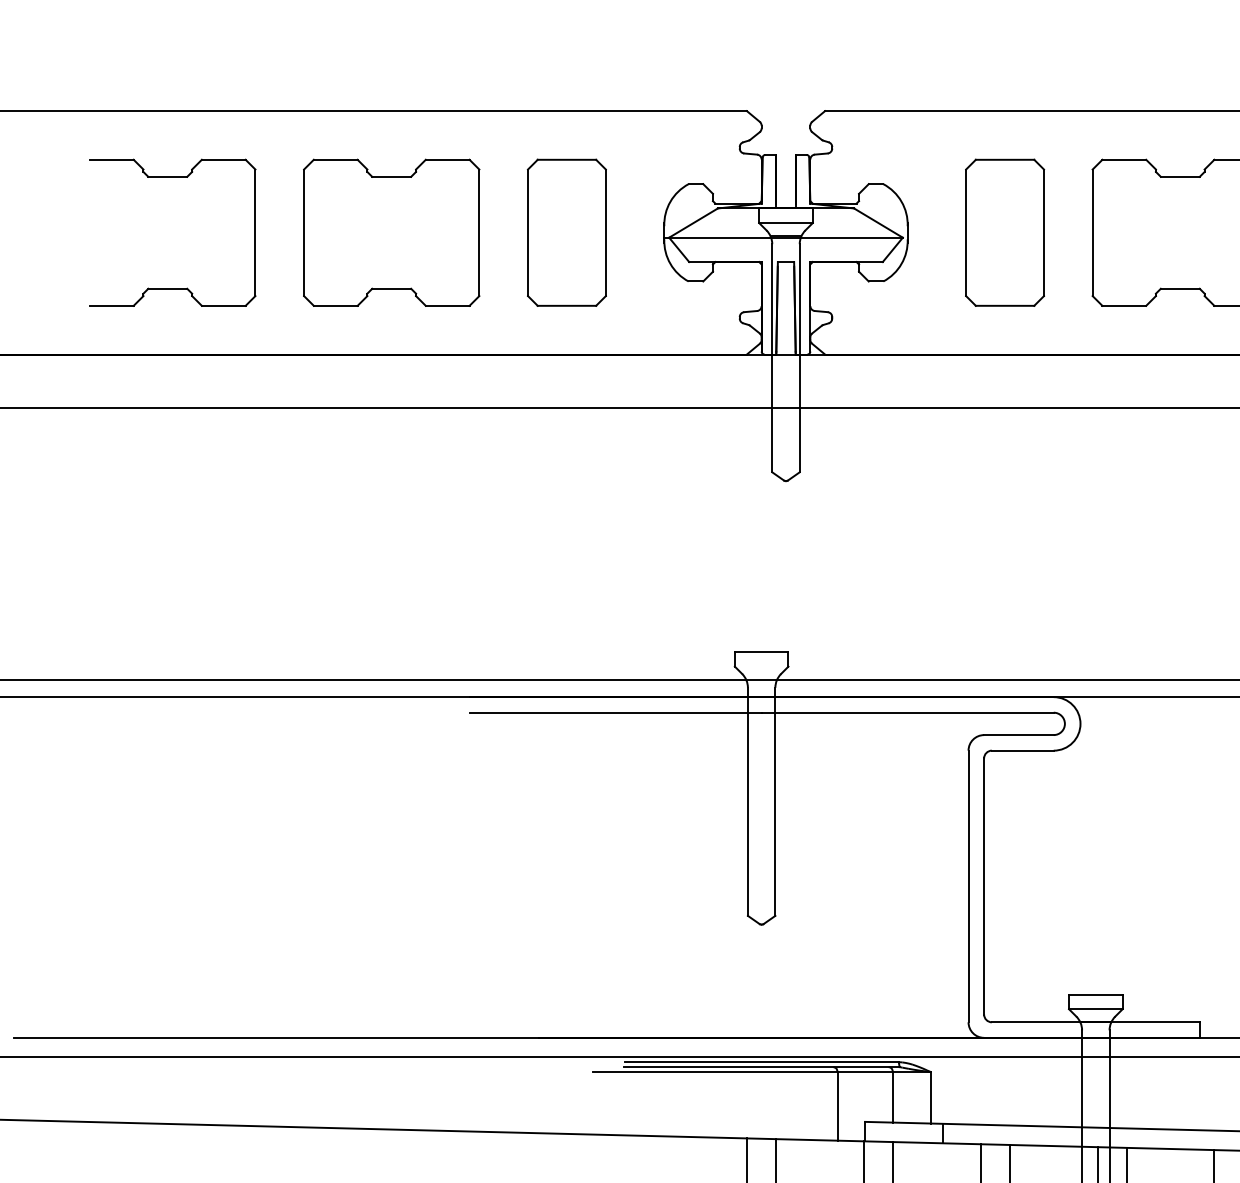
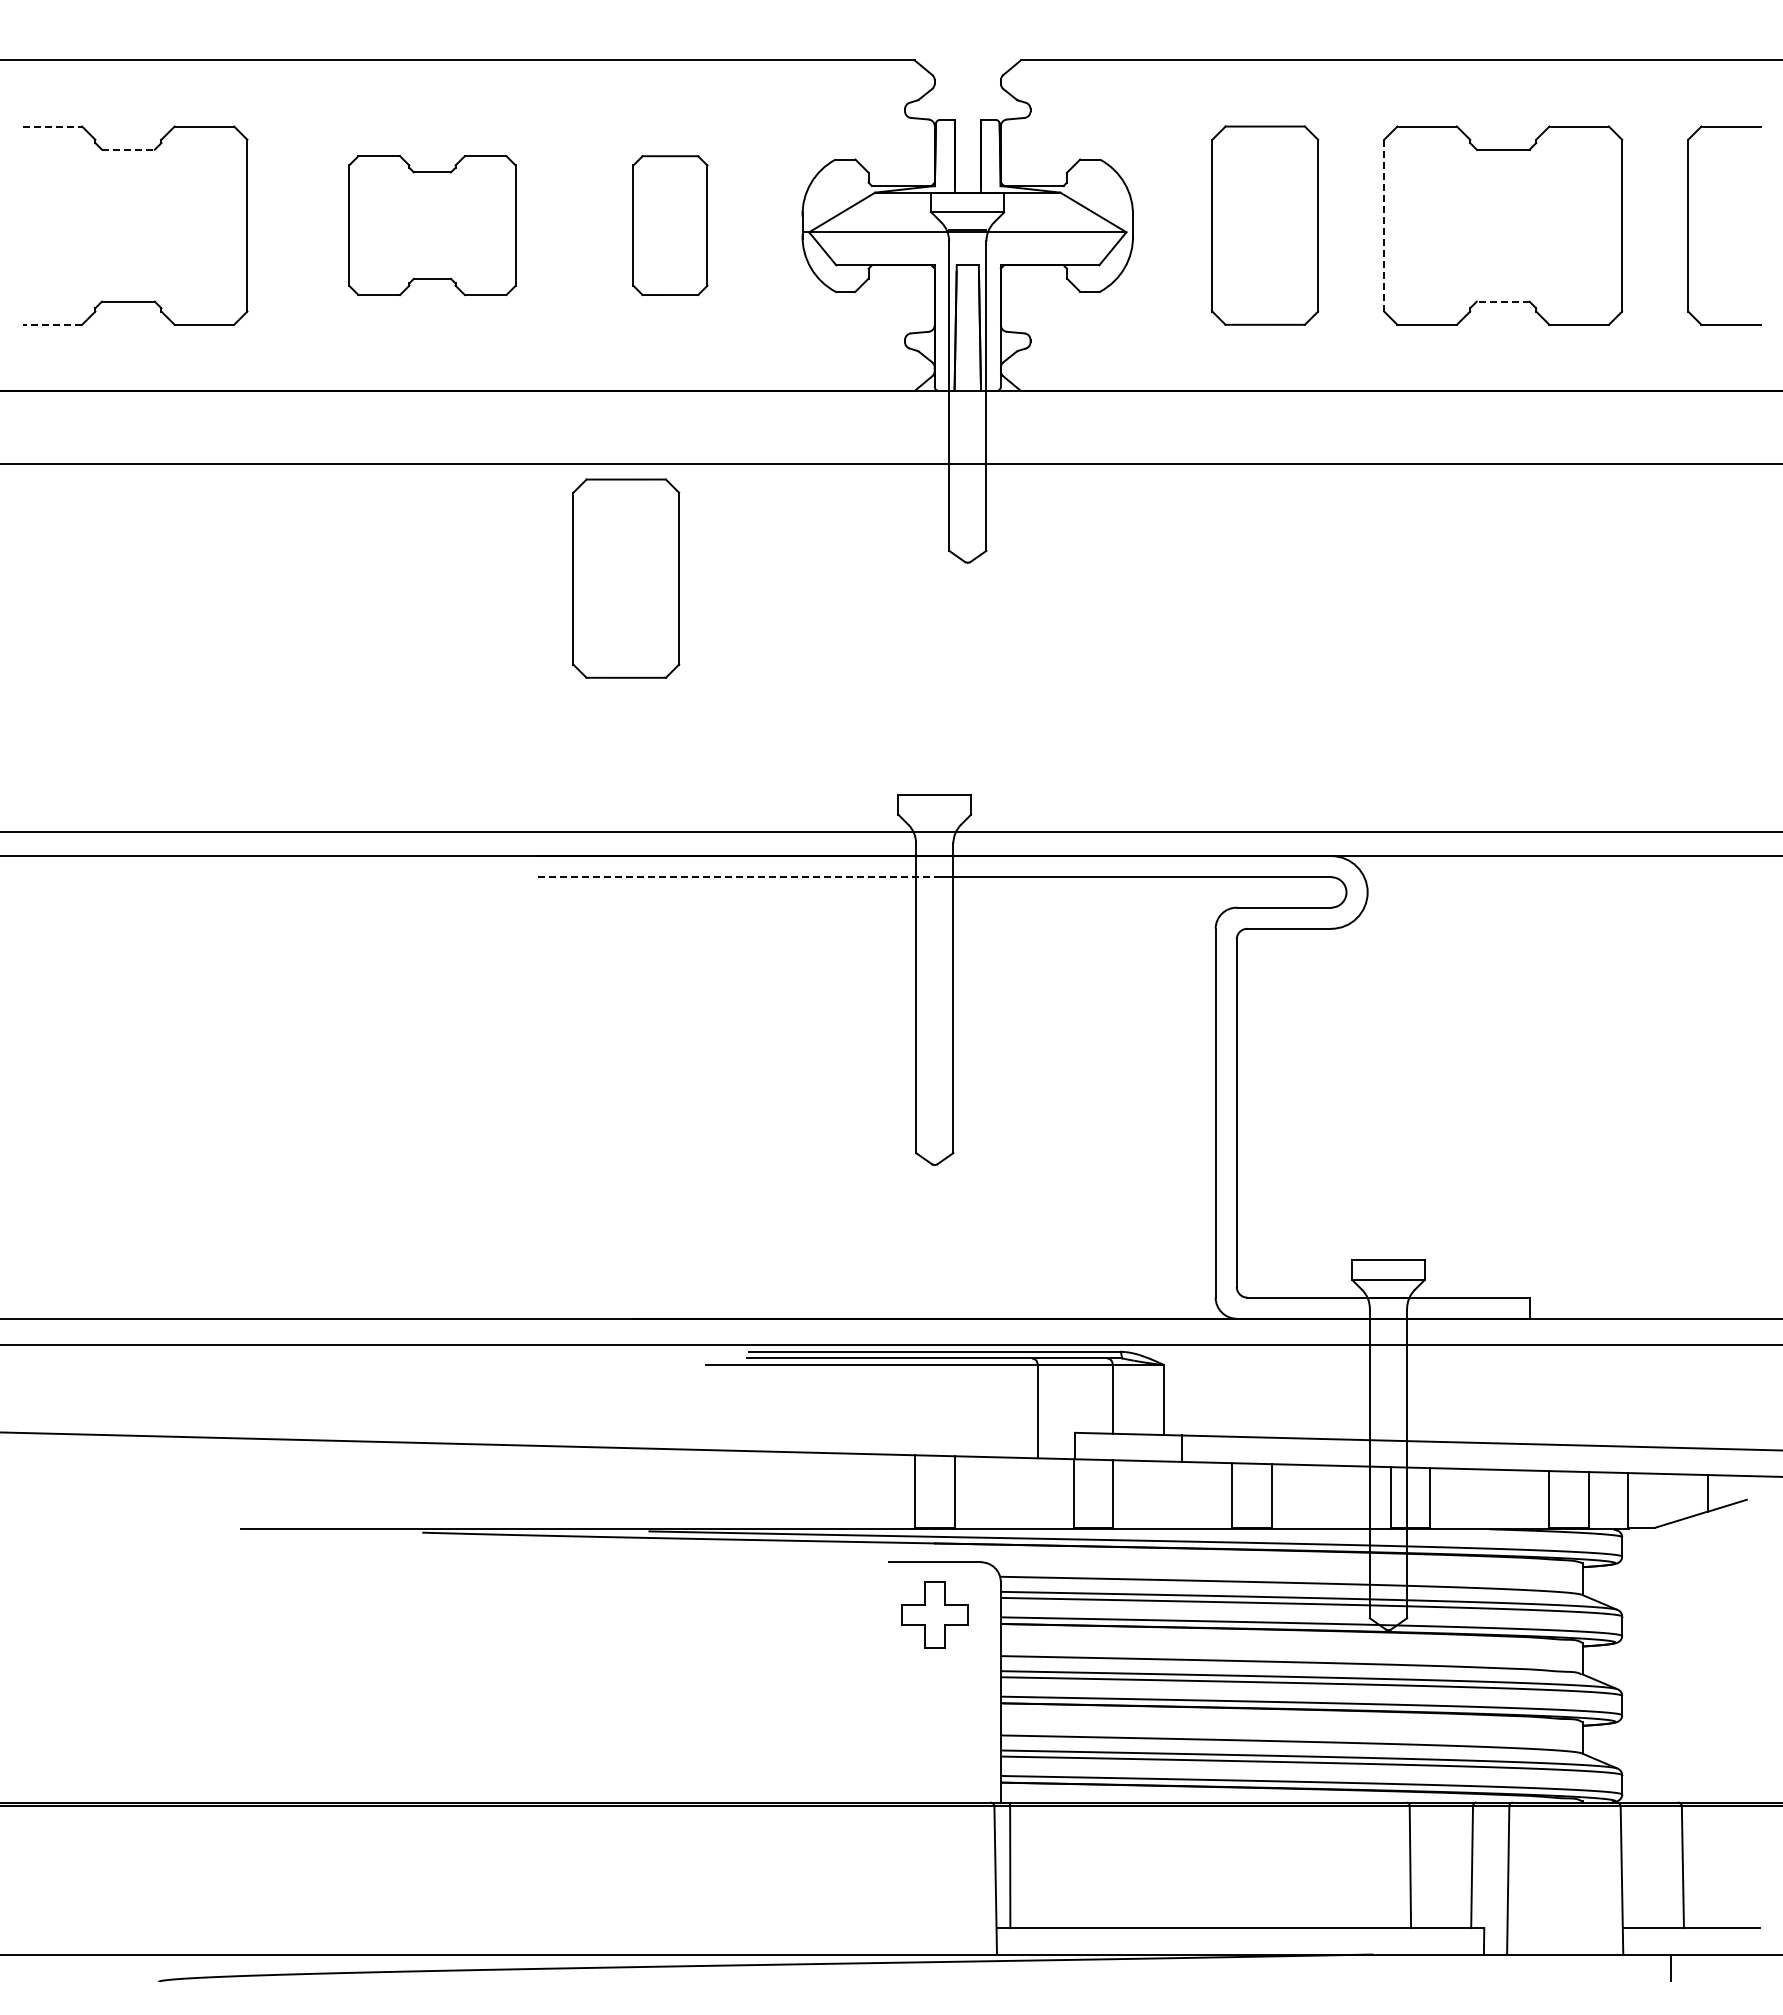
line: (111, 159) -> (52, 126), solid -> dashed
line: (167, 176) -> (128, 149), solid -> dashed
part: (391, 232) -> (432, 225), size x0.7
part: (567, 232) -> (670, 225), size x0.7
line: (1092, 232) -> (1384, 225), solid -> dashed
line: (1179, 288) -> (1502, 301), solid -> dashed
line: (111, 305) -> (52, 324), solid -> dashed
part: (534, 492) -> (626, 578), added
line: (615, 712) -> (736, 877), solid -> dashed

